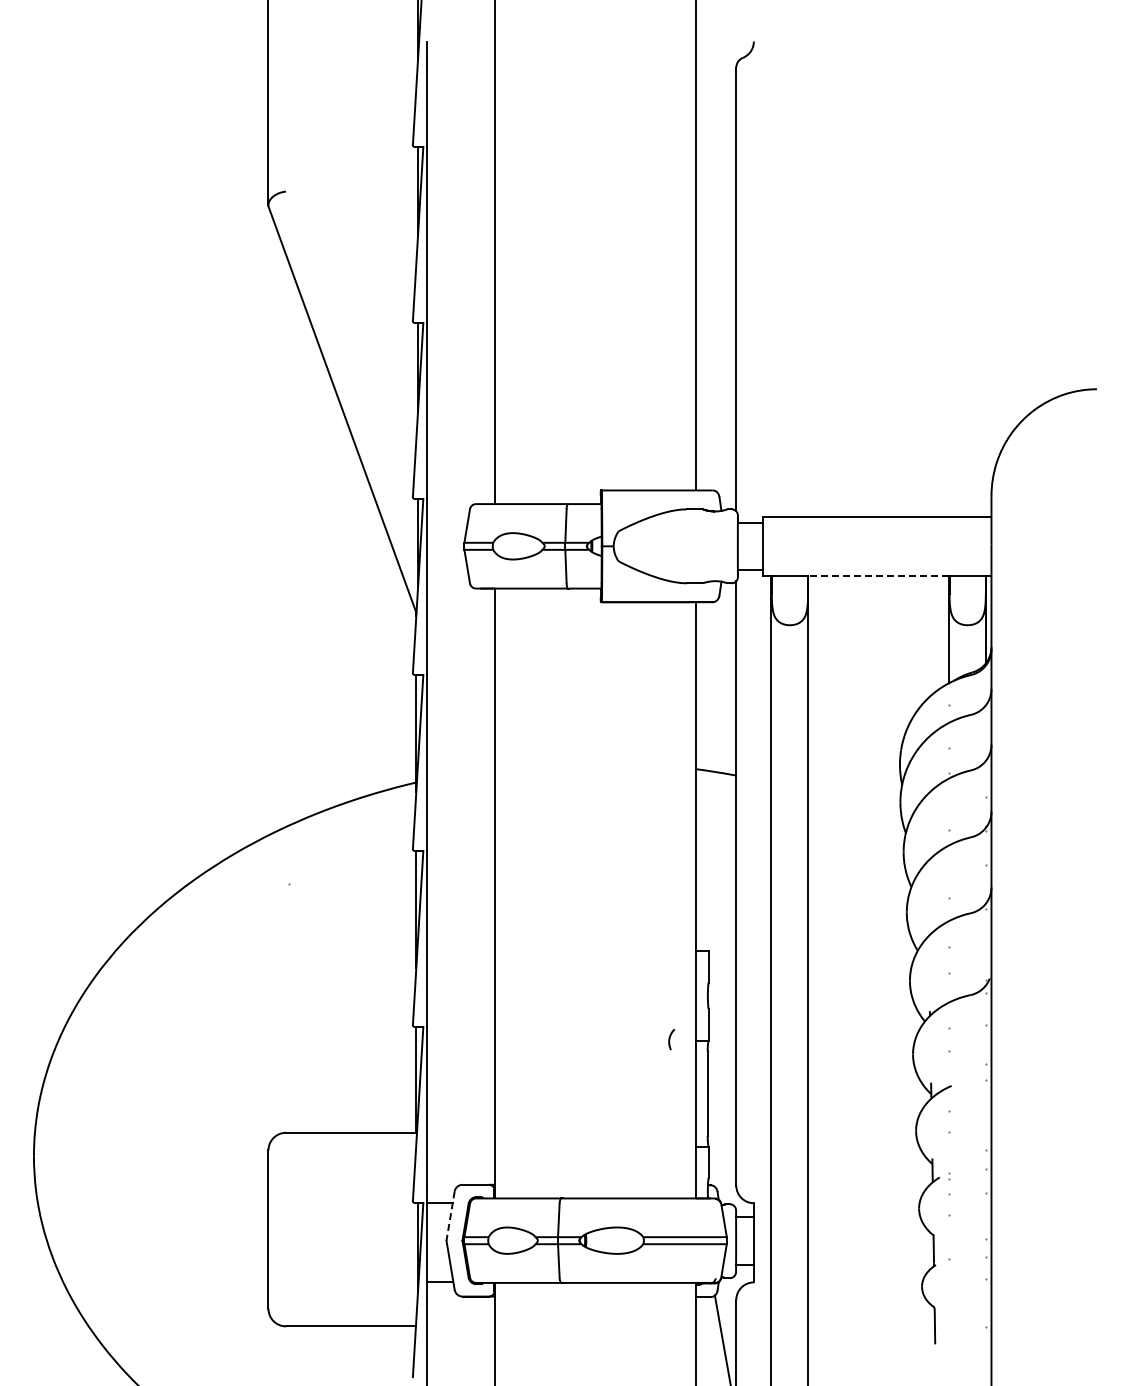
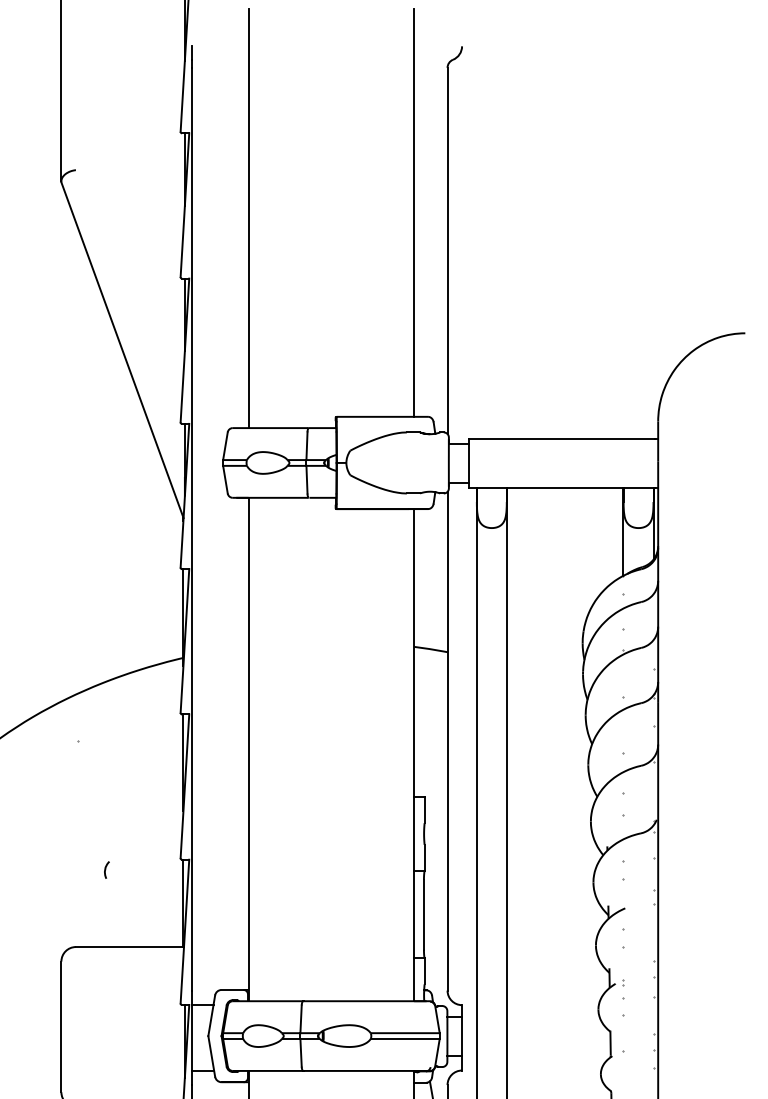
line: (878, 576) -> (564, 487), dashed -> solid
arc: (670, 1039) -> (106, 870), moved
line: (450, 1216) -> (211, 1016), dashed -> solid

